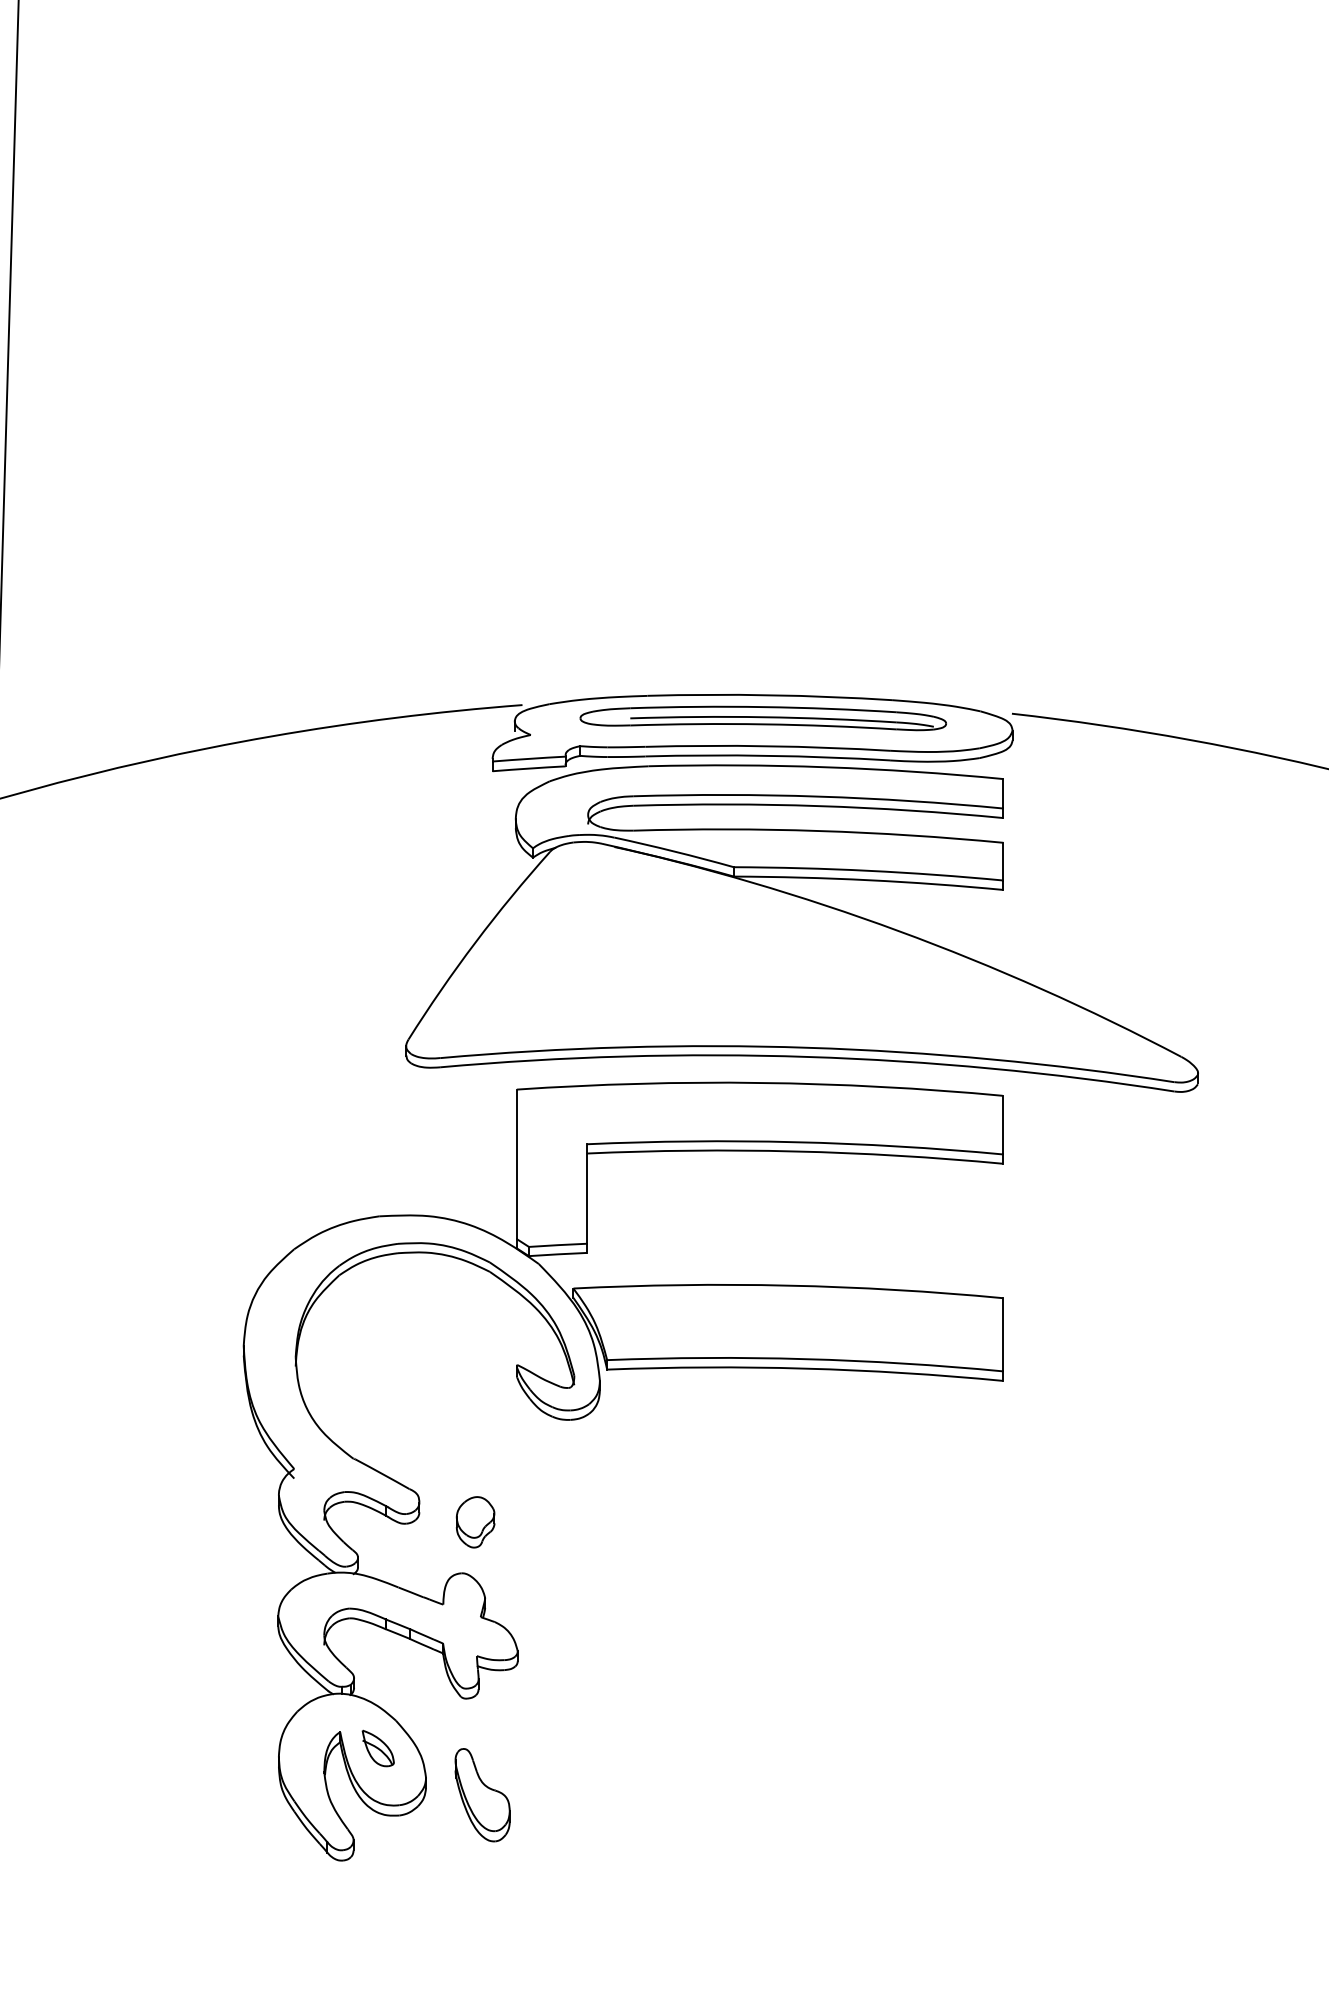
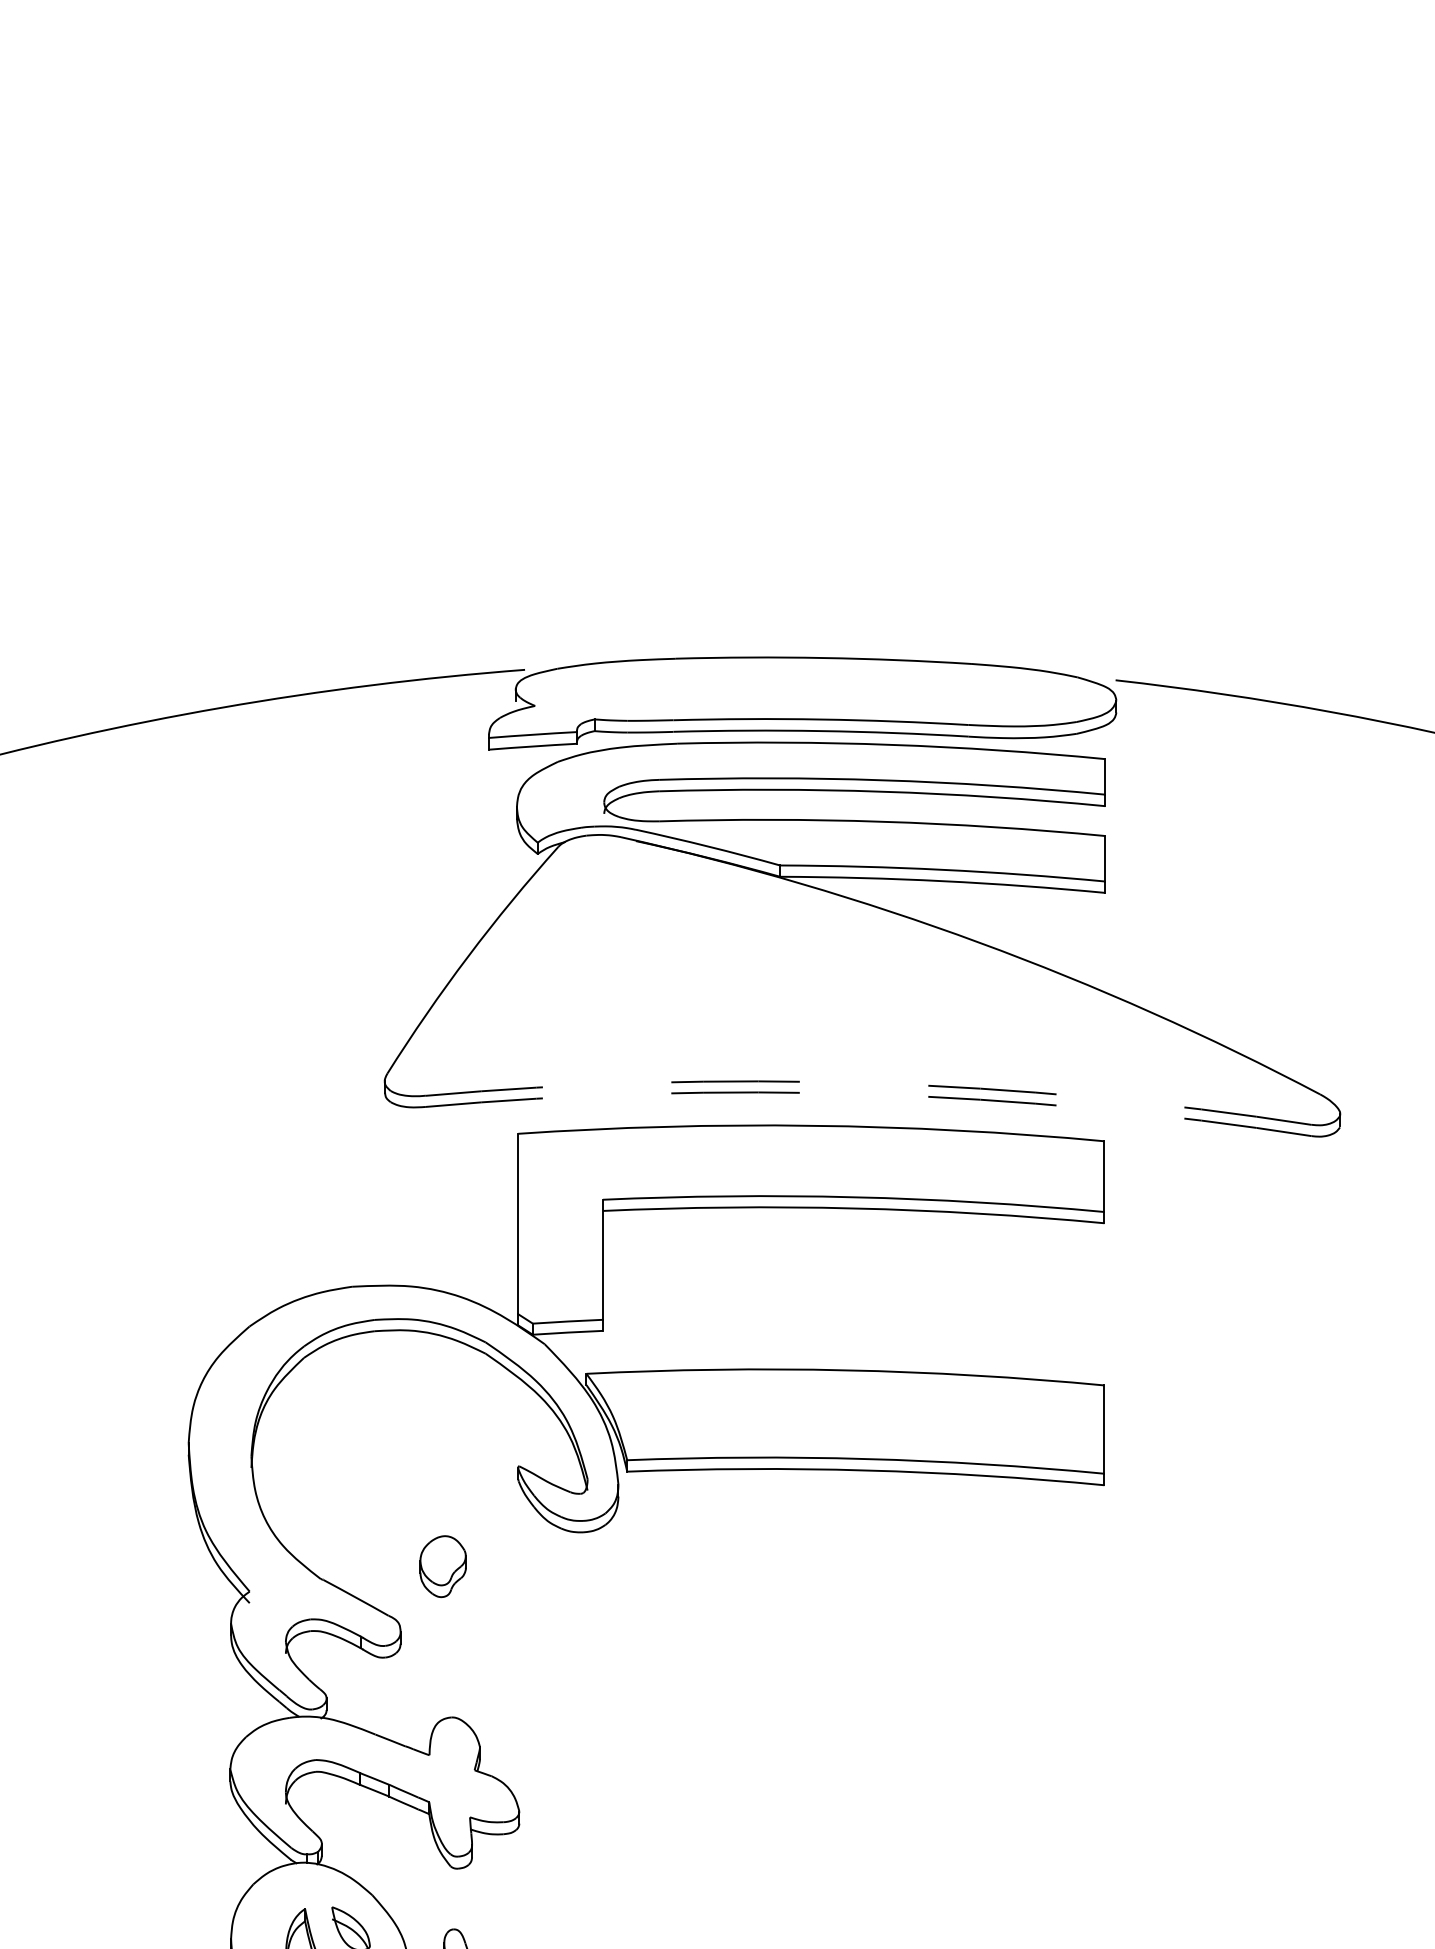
part: (762, 718) -> (814, 686), removed
arc: (808, 1047) -> (870, 1083), solid -> dashed
arc: (808, 1056) -> (870, 1093), solid -> dashed
part: (475, 1522) -> (443, 1566), moved

